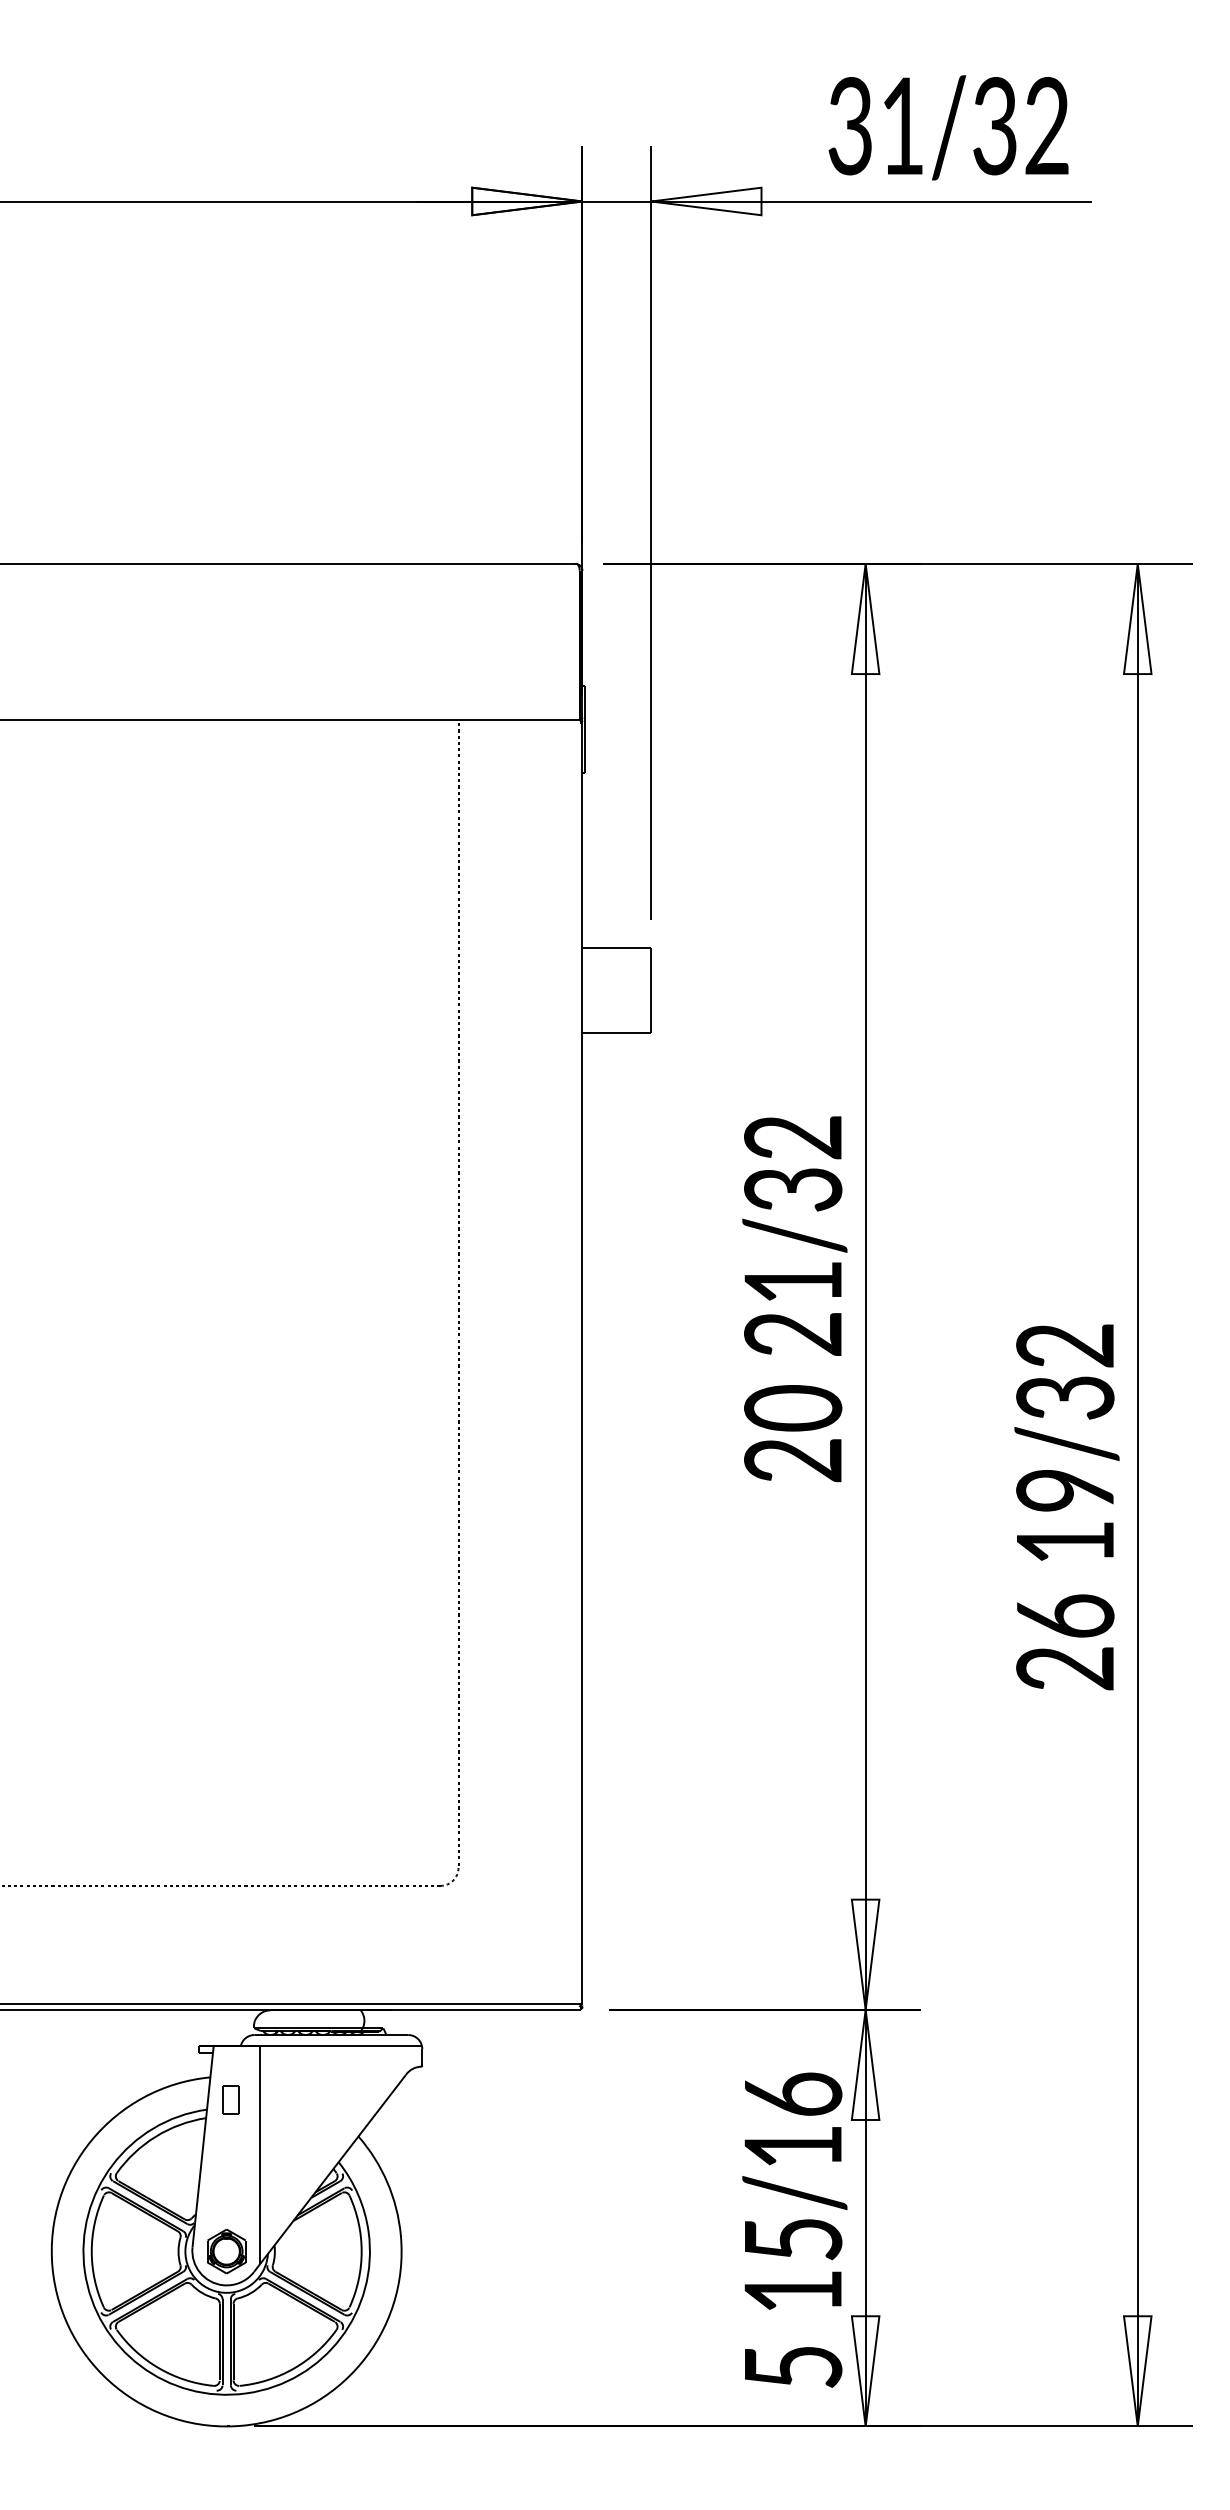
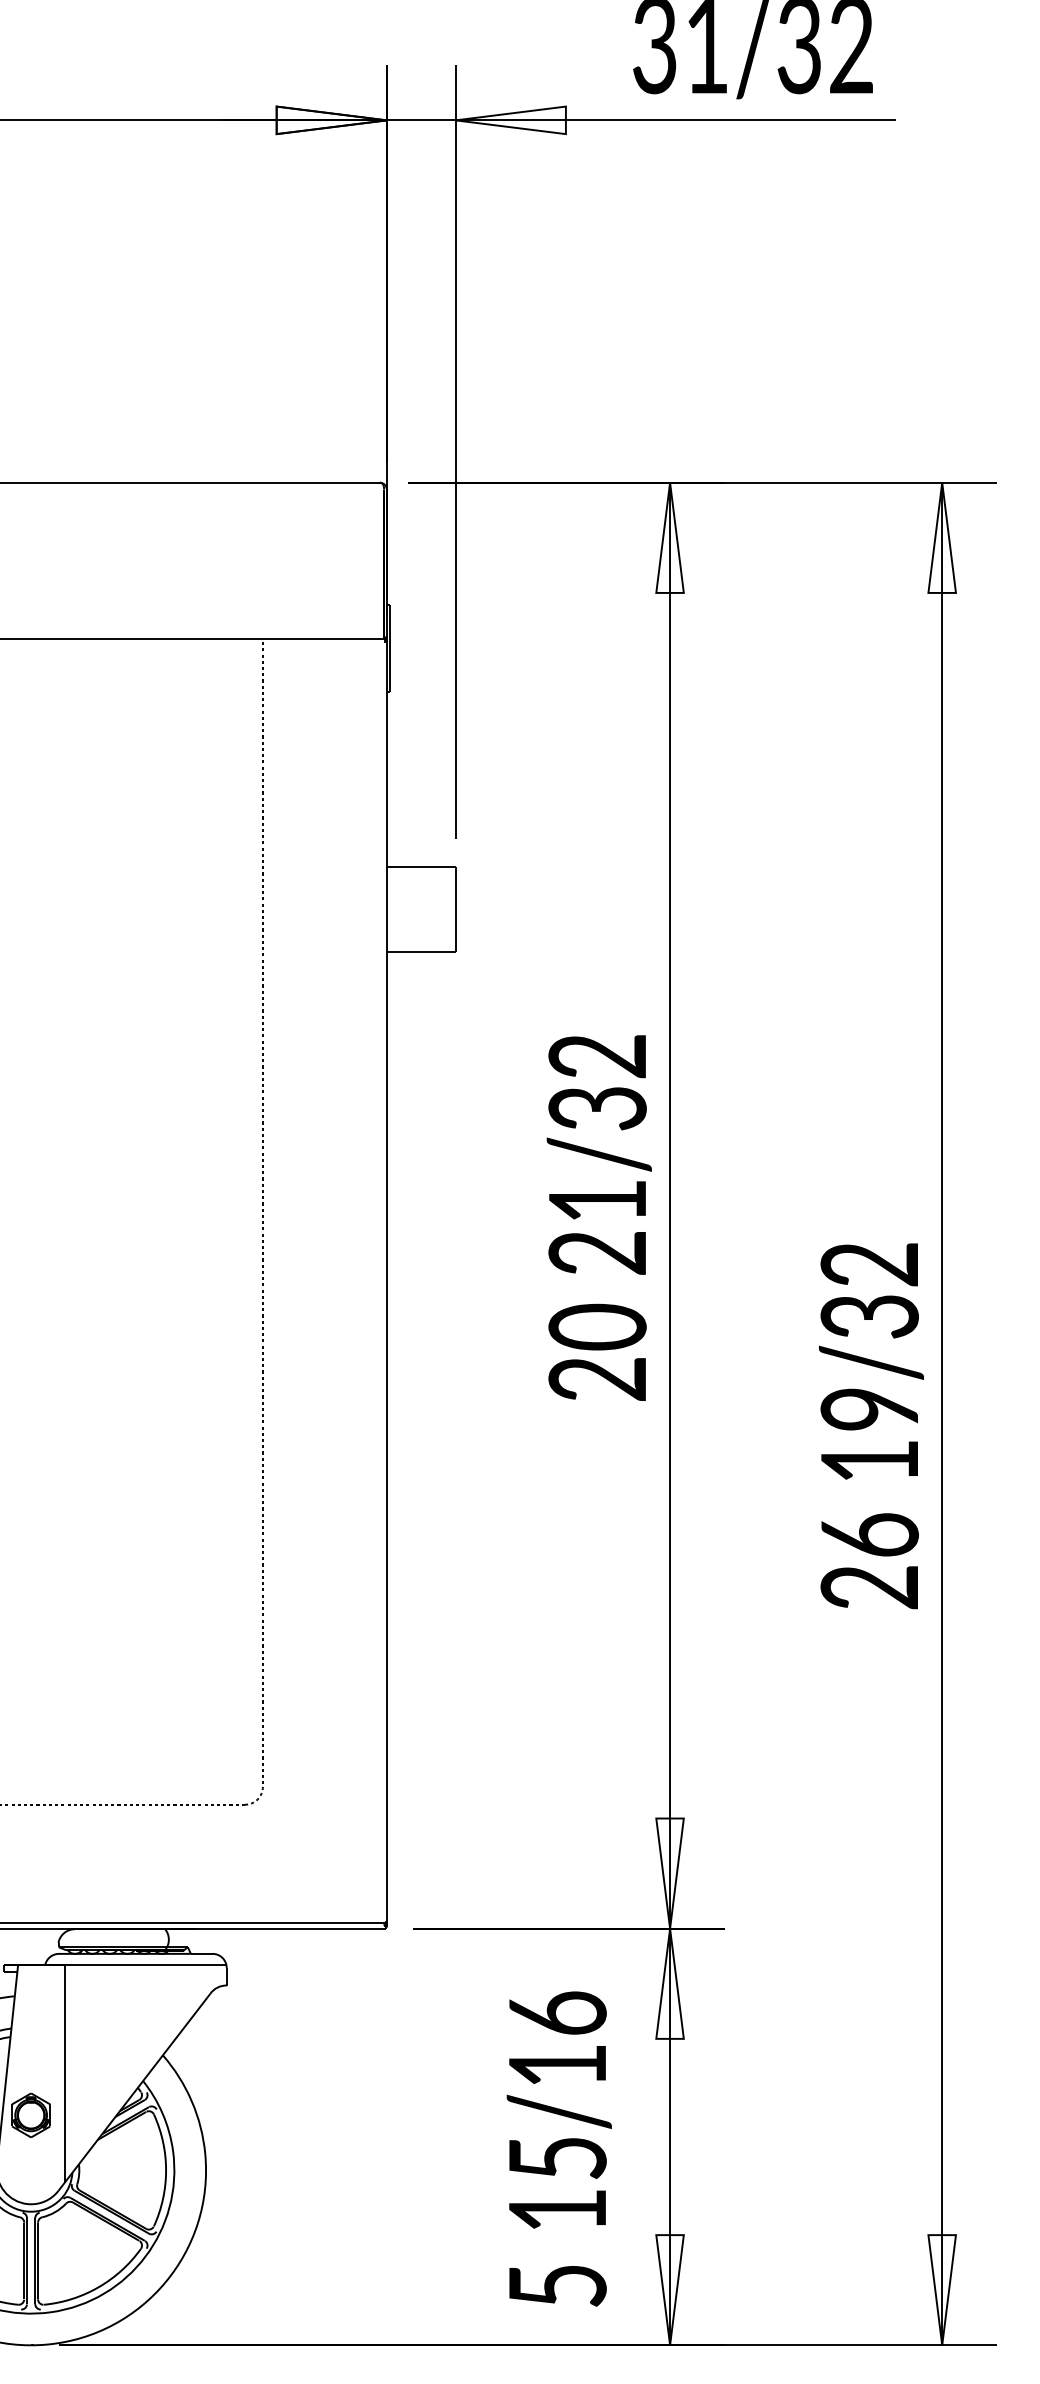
part: (230, 2099) -> (34, 2018), removed
text: (794, 2229) -> (558, 2148), moved
part: (226, 2251) -> (30, 2115), moved

